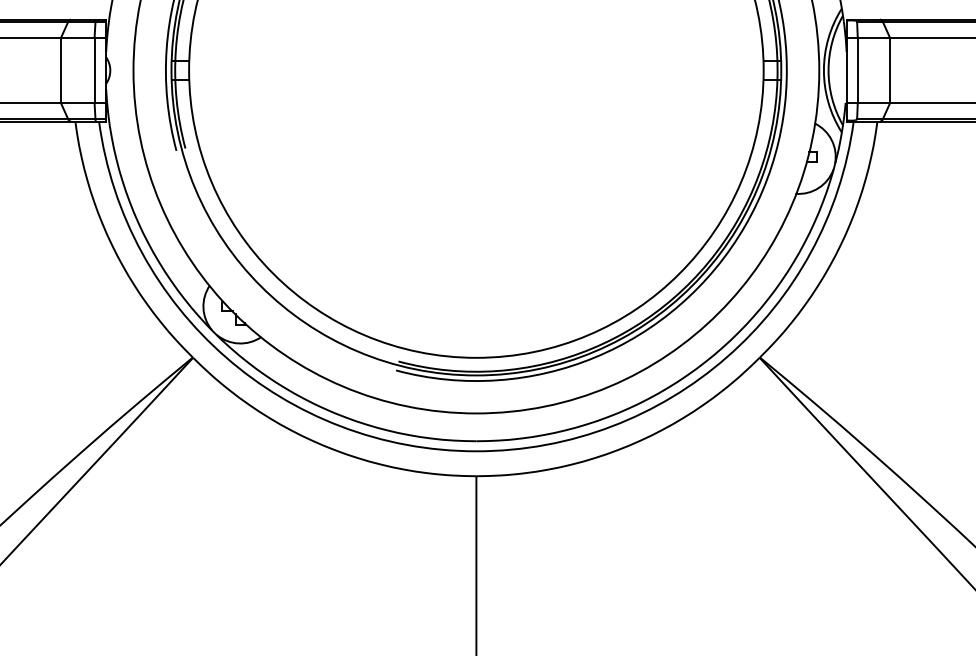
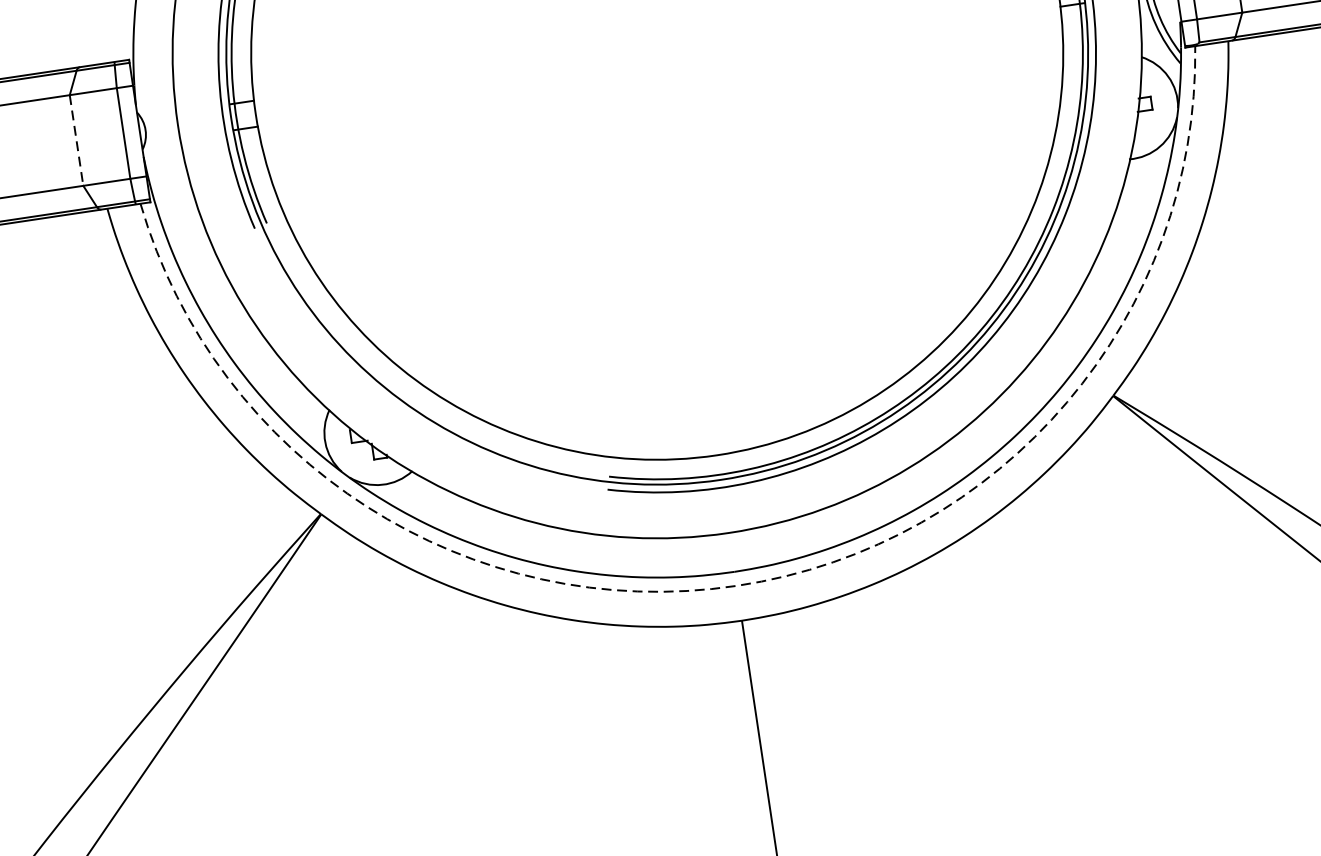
line: (60, 71) -> (76, 141), solid -> dashed
arc: (476, 451) -> (736, 586), solid -> dashed

